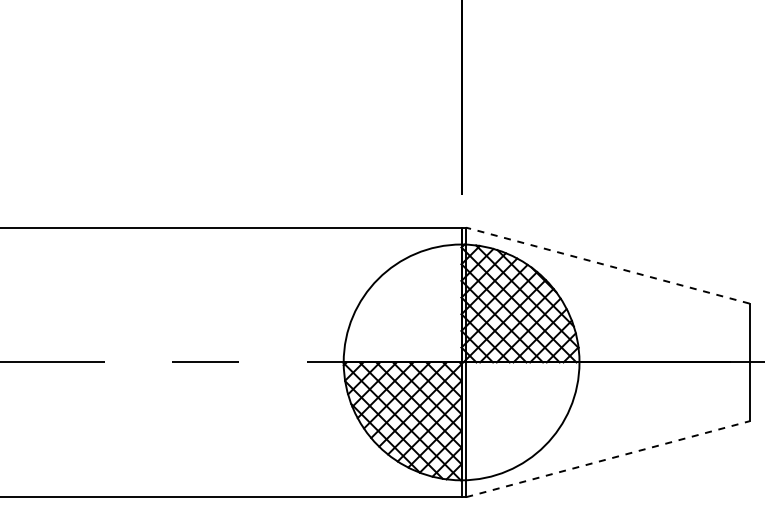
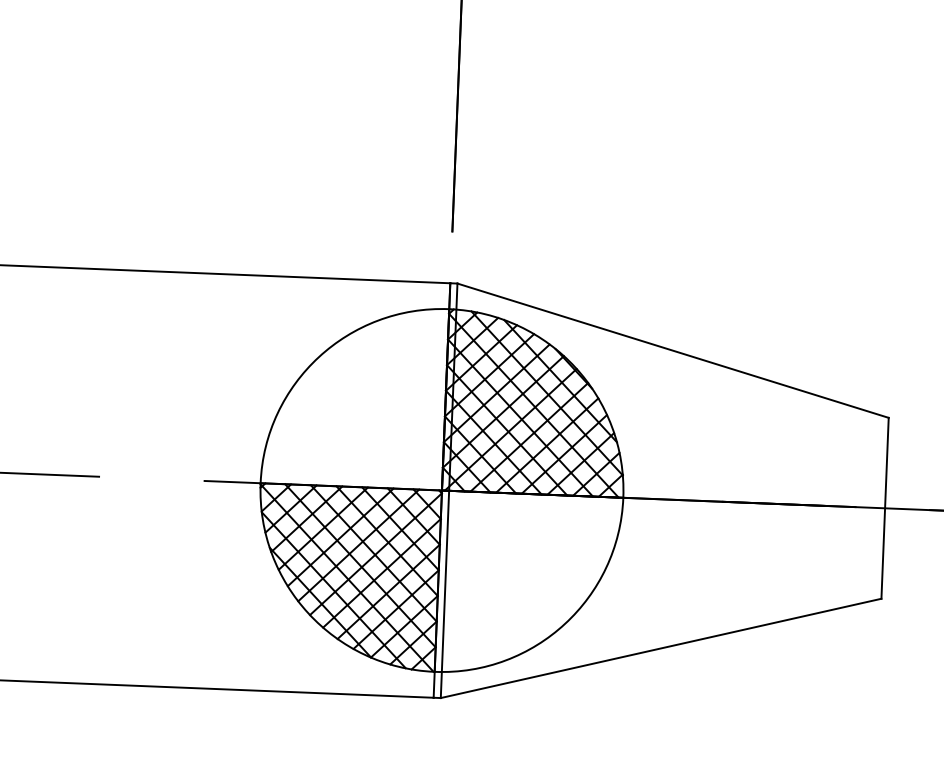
line: (607, 265) -> (672, 350), dashed -> solid
line: (607, 459) -> (660, 648), dashed -> solid

